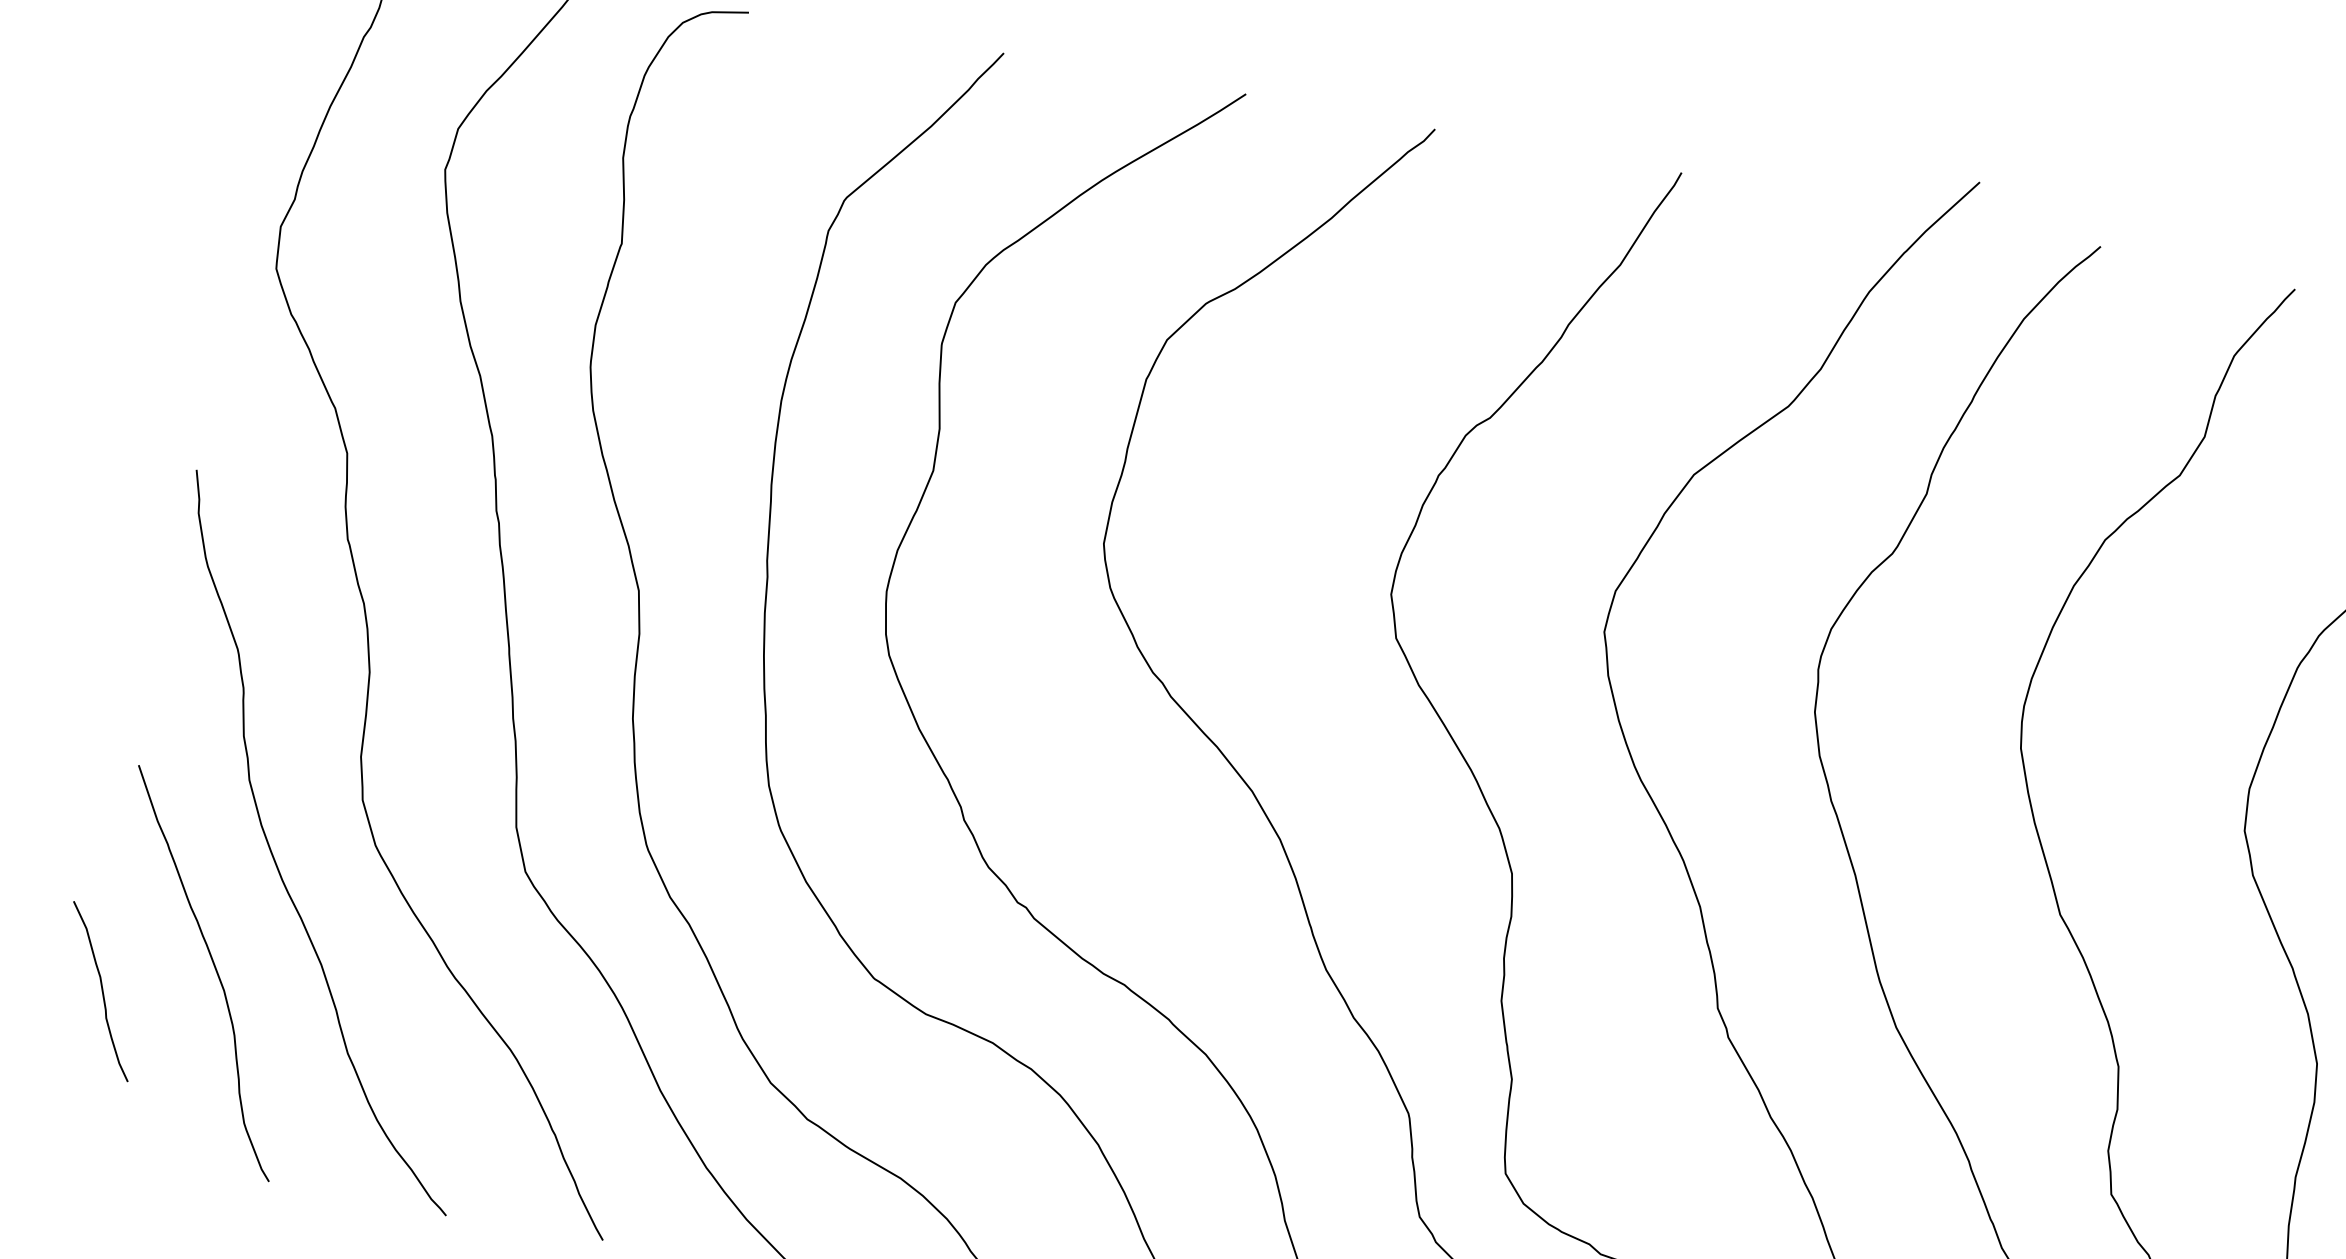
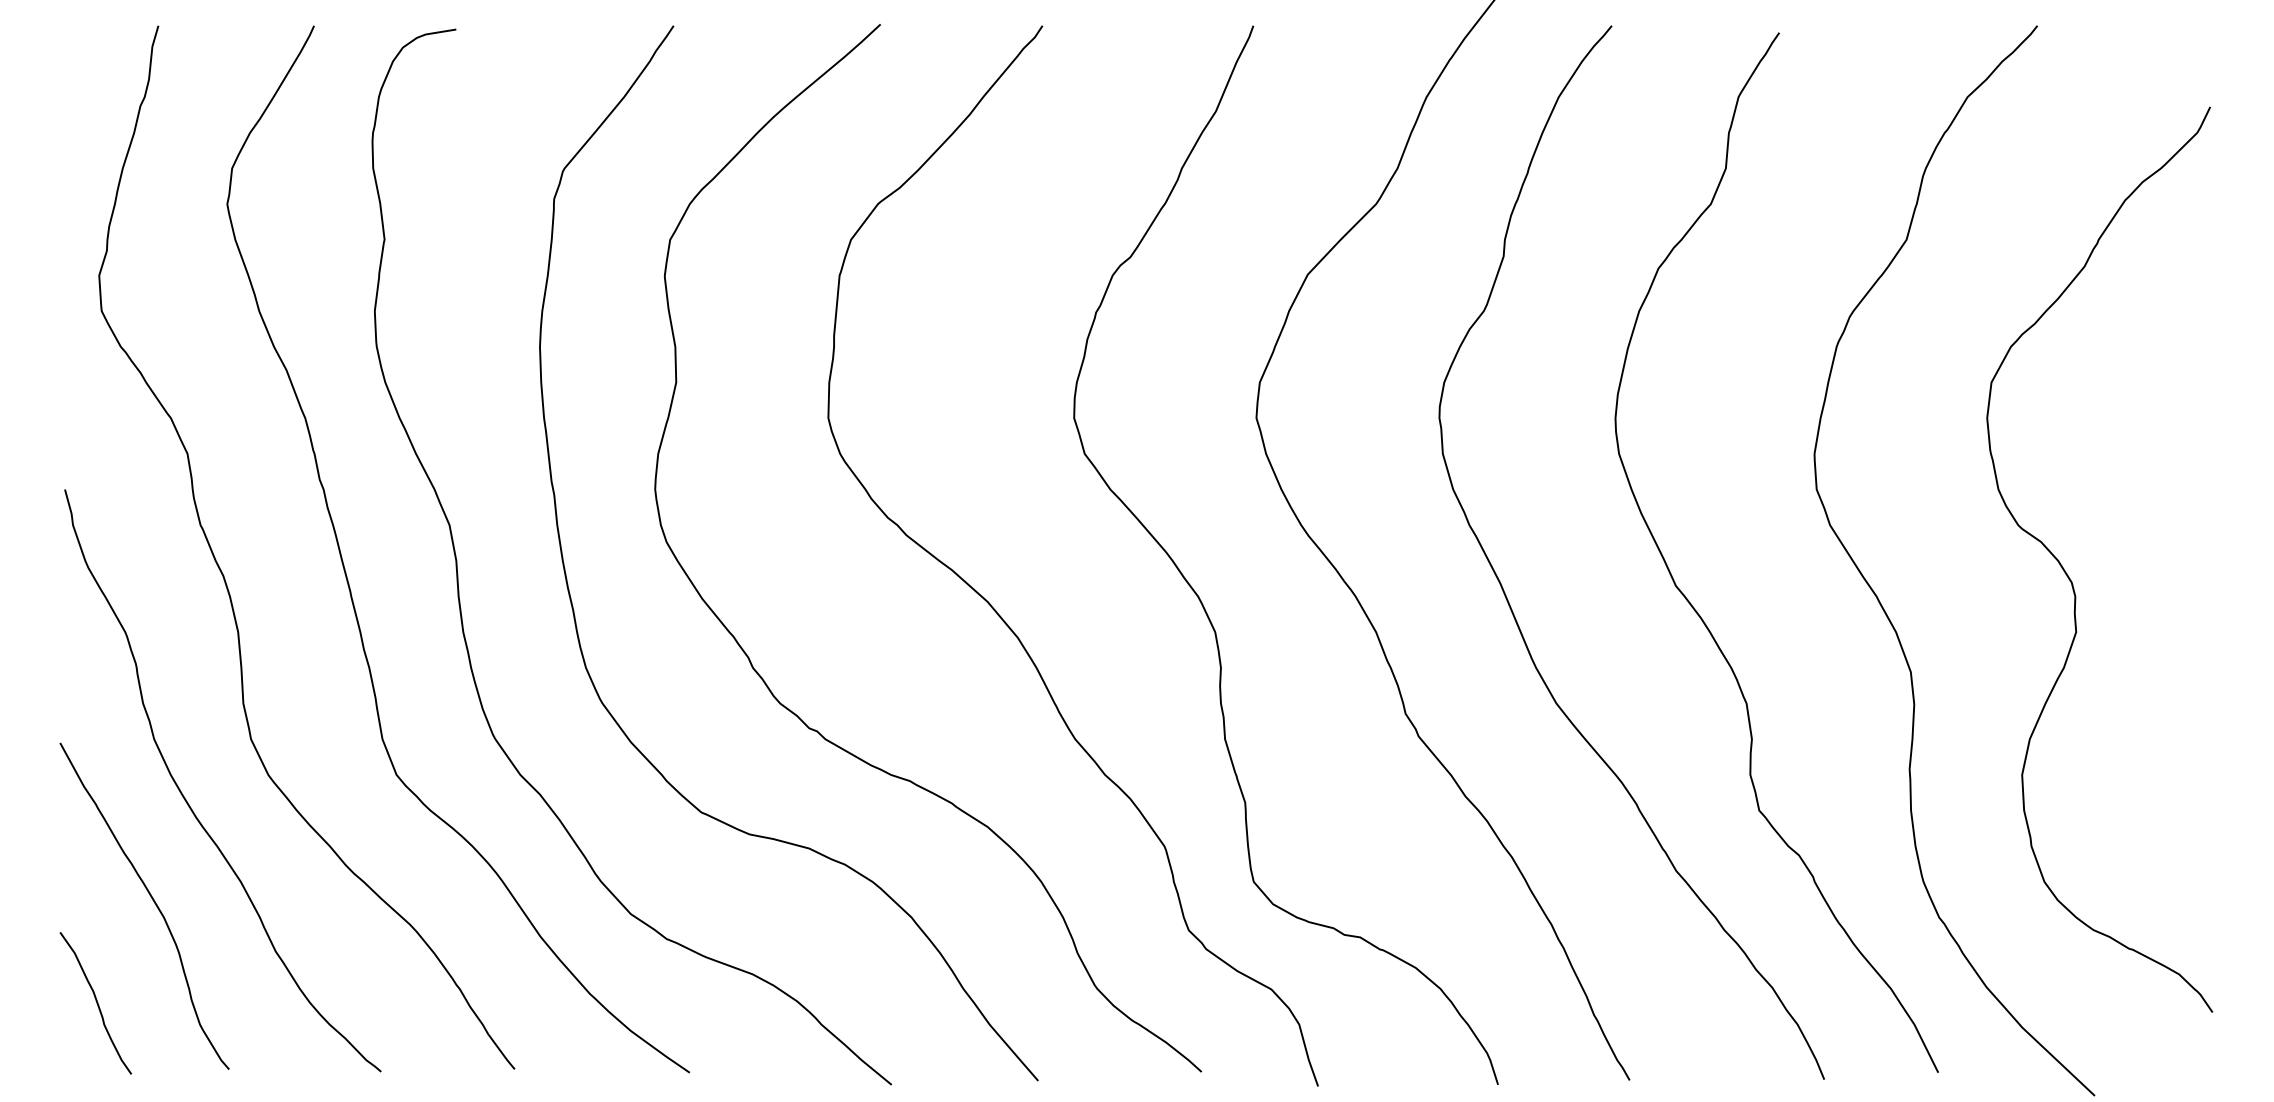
curve: (101, 991) -> (96, 1003), moved

